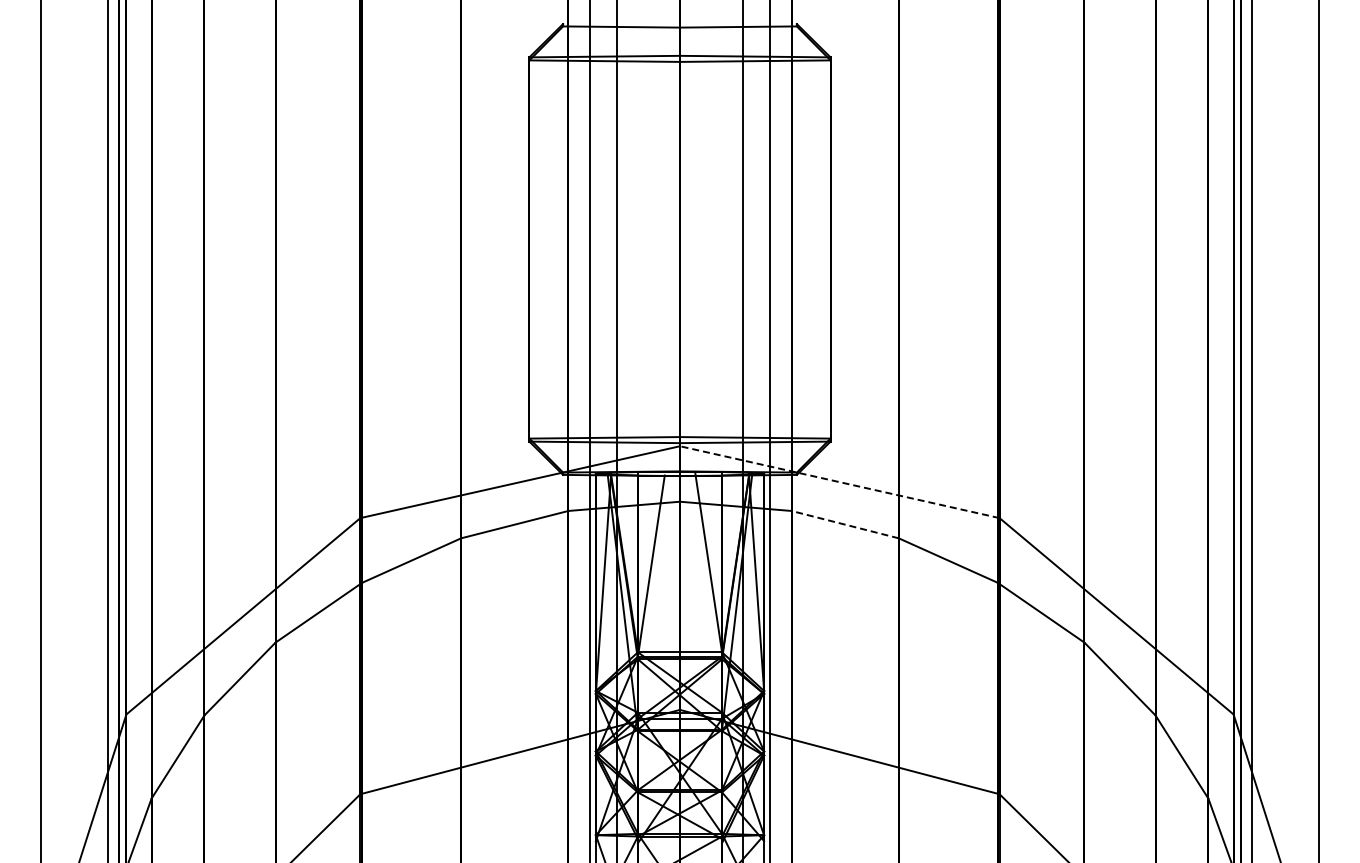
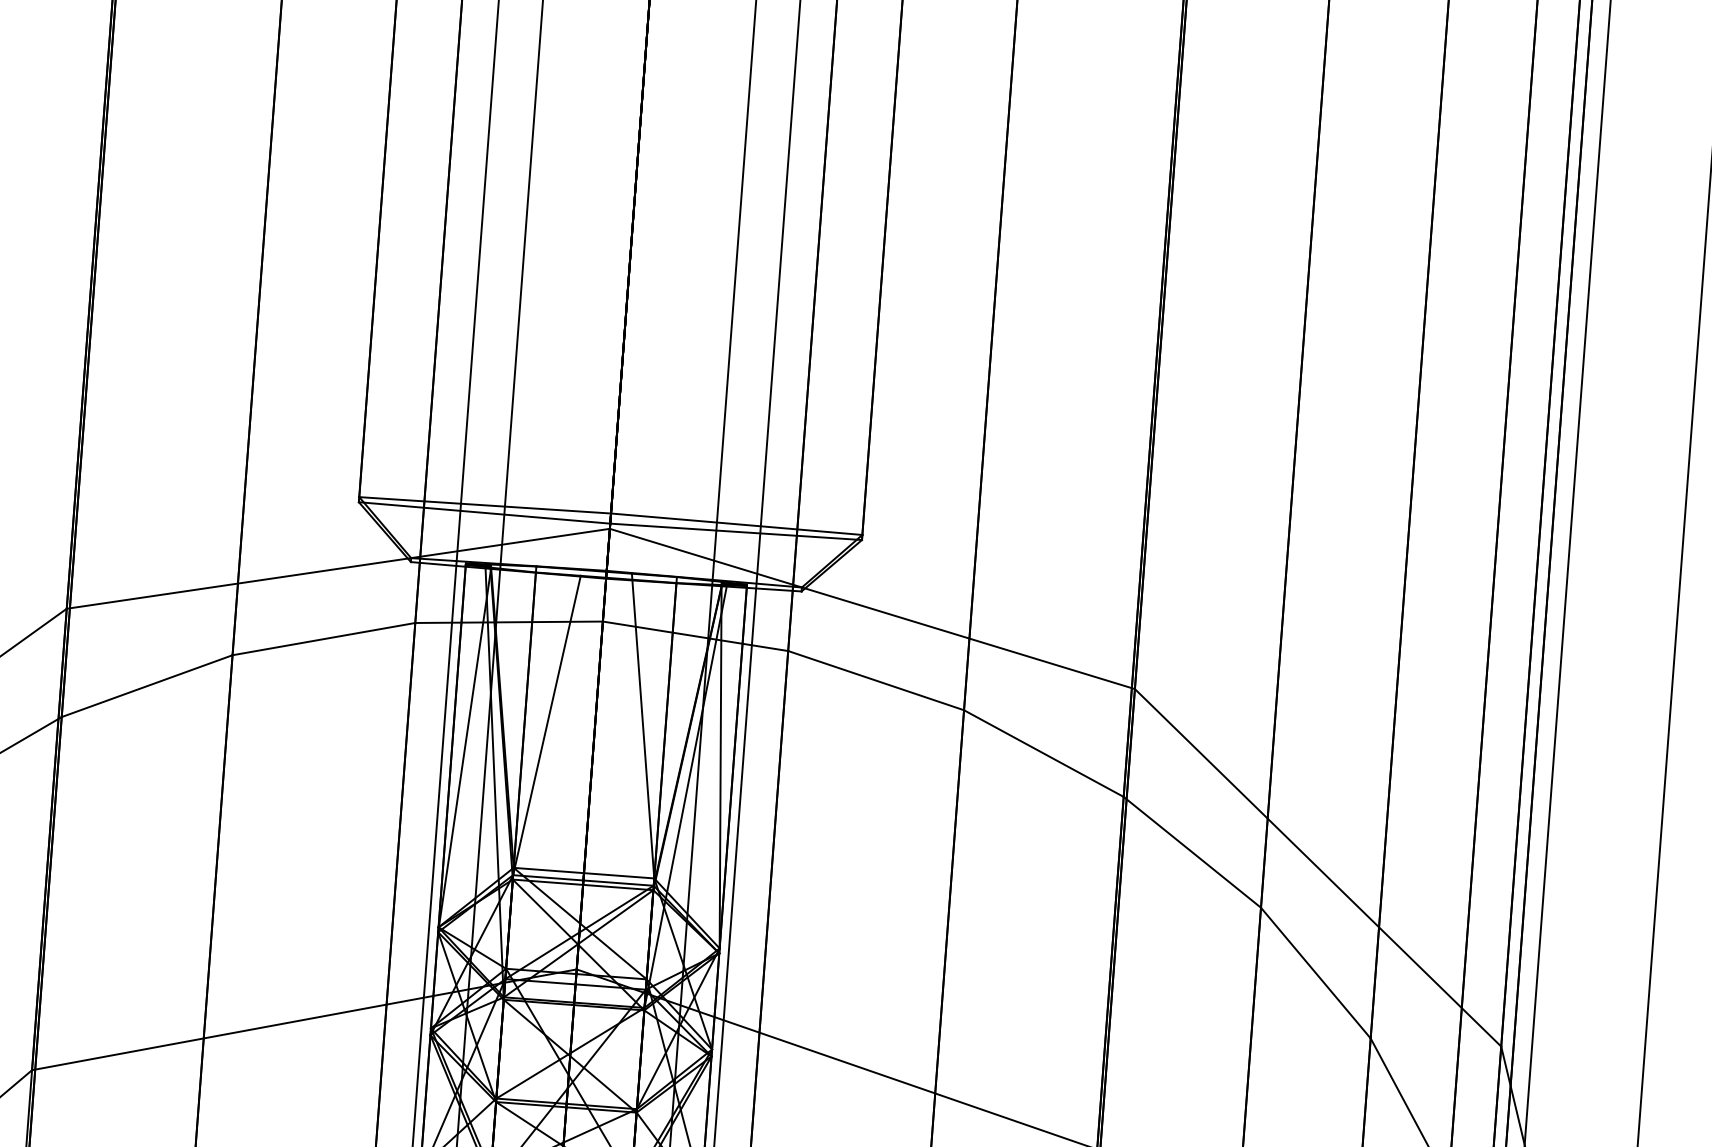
line: (839, 482) -> (871, 609), dashed -> solid
line: (844, 524) -> (874, 680), dashed -> solid

